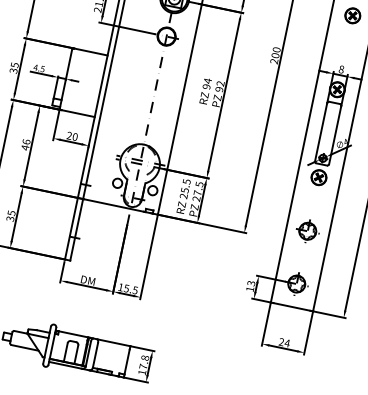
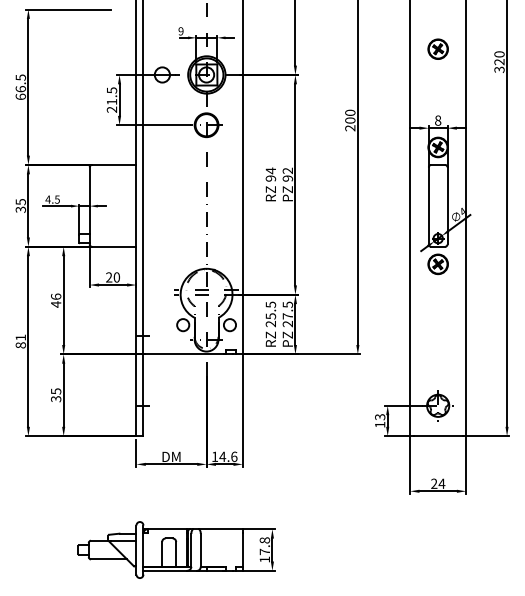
part: (307, 231) -> (437, 335), removed
text: (131, 289) -> (228, 456), 15.5 -> 14.6

